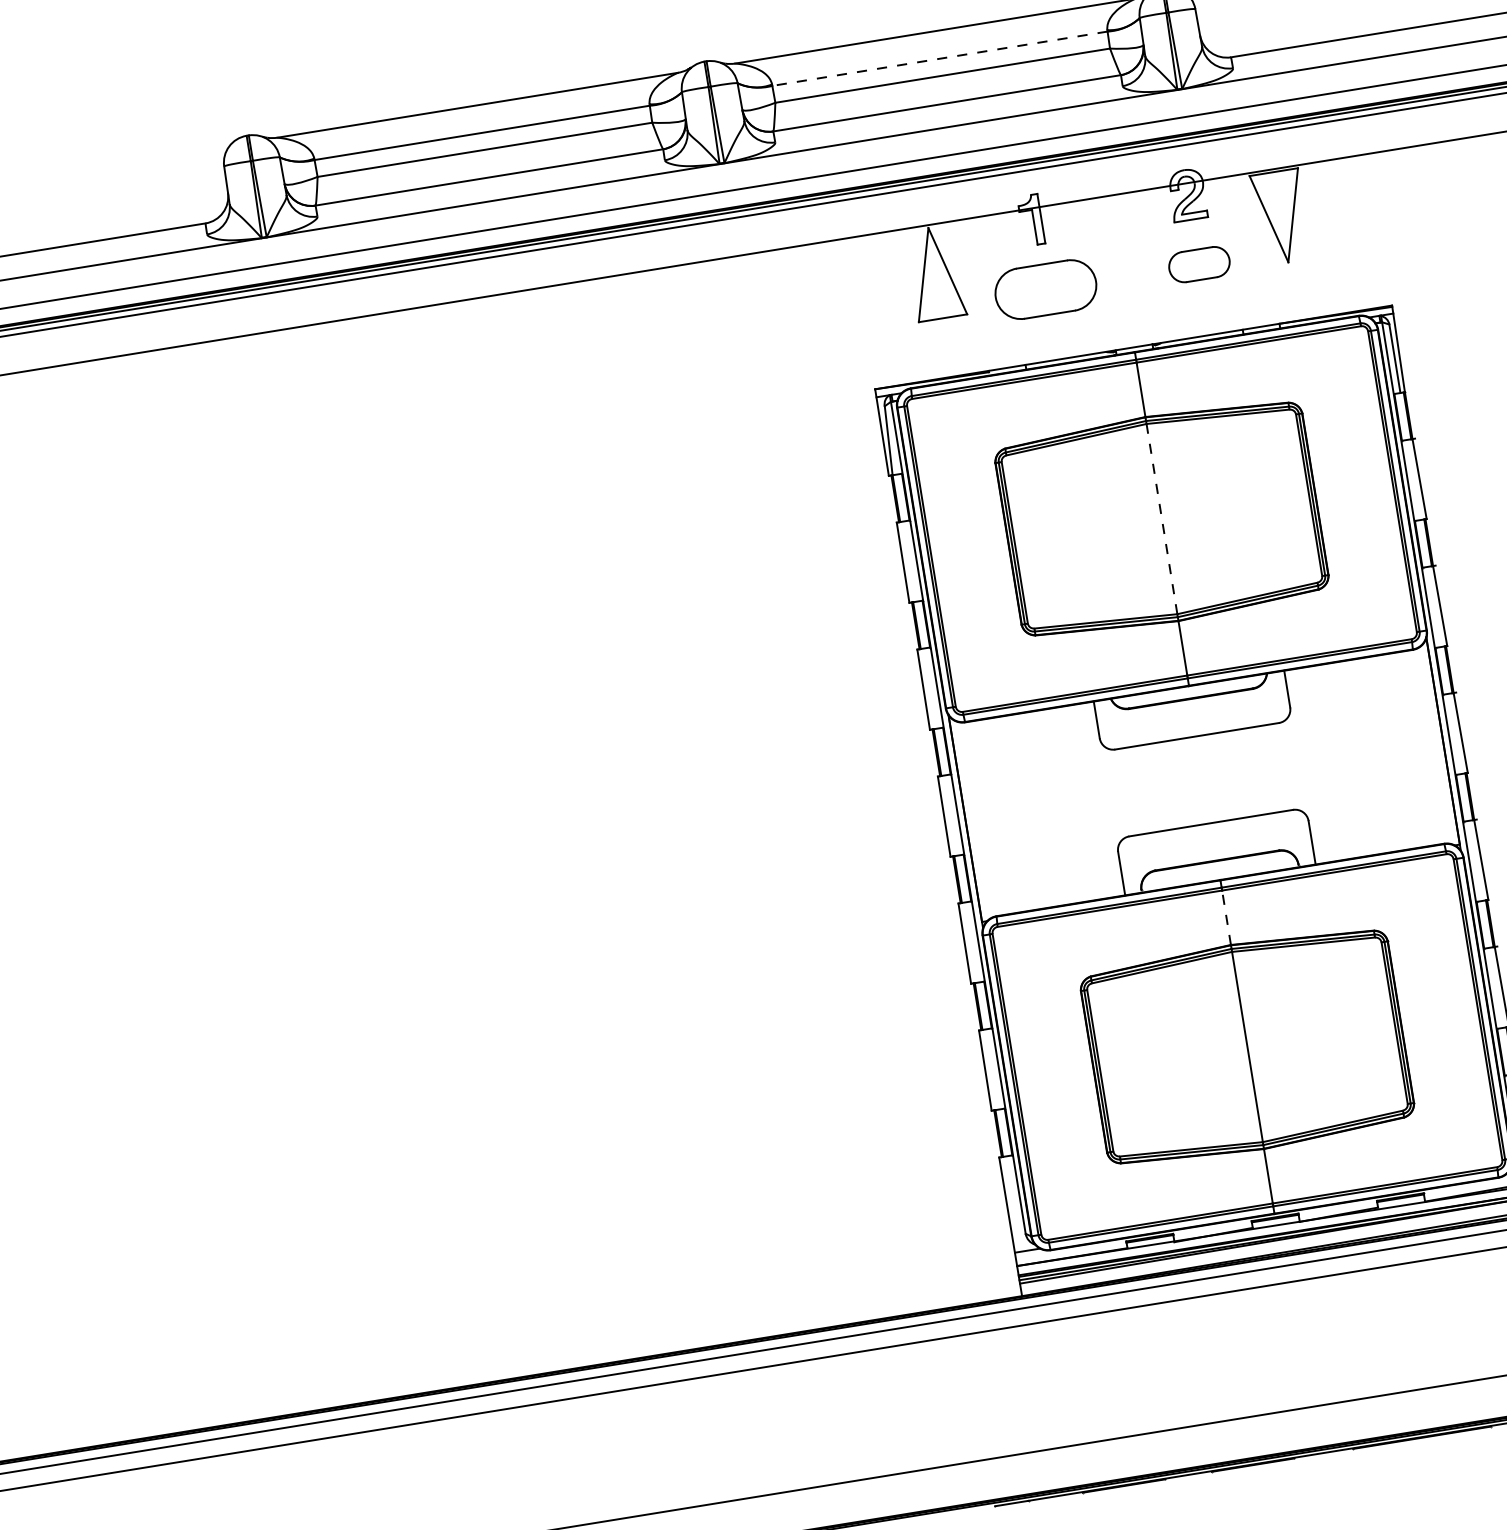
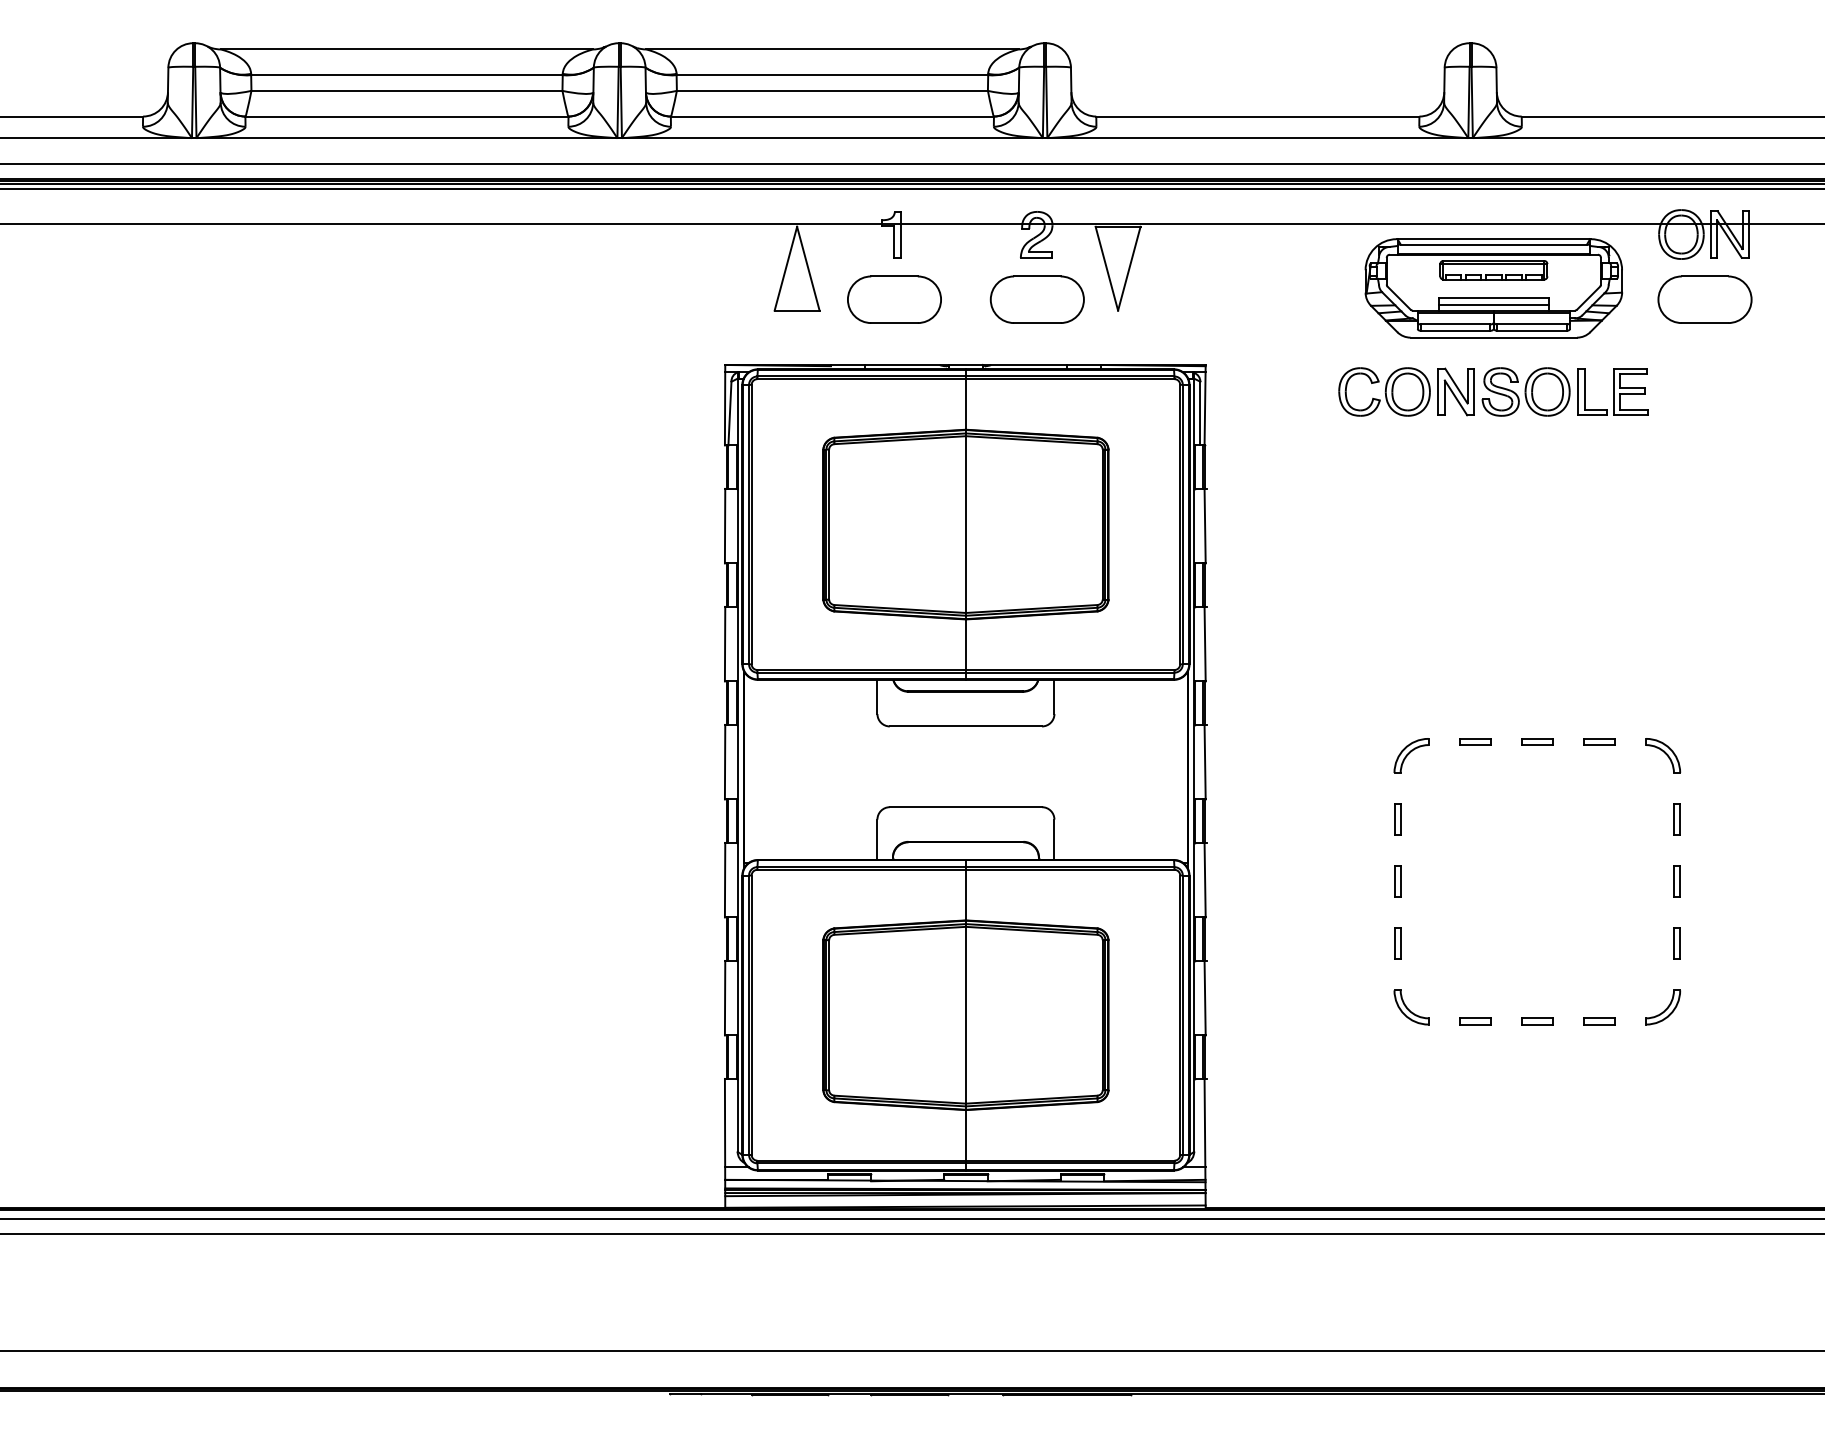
line: (940, 59) -> (832, 75), dashed -> solid
part: (1198, 264) -> (1036, 299), size x1.67
line: (1161, 519) -> (965, 524), dashed -> solid
line: (1225, 917) -> (965, 894), dashed -> solid

